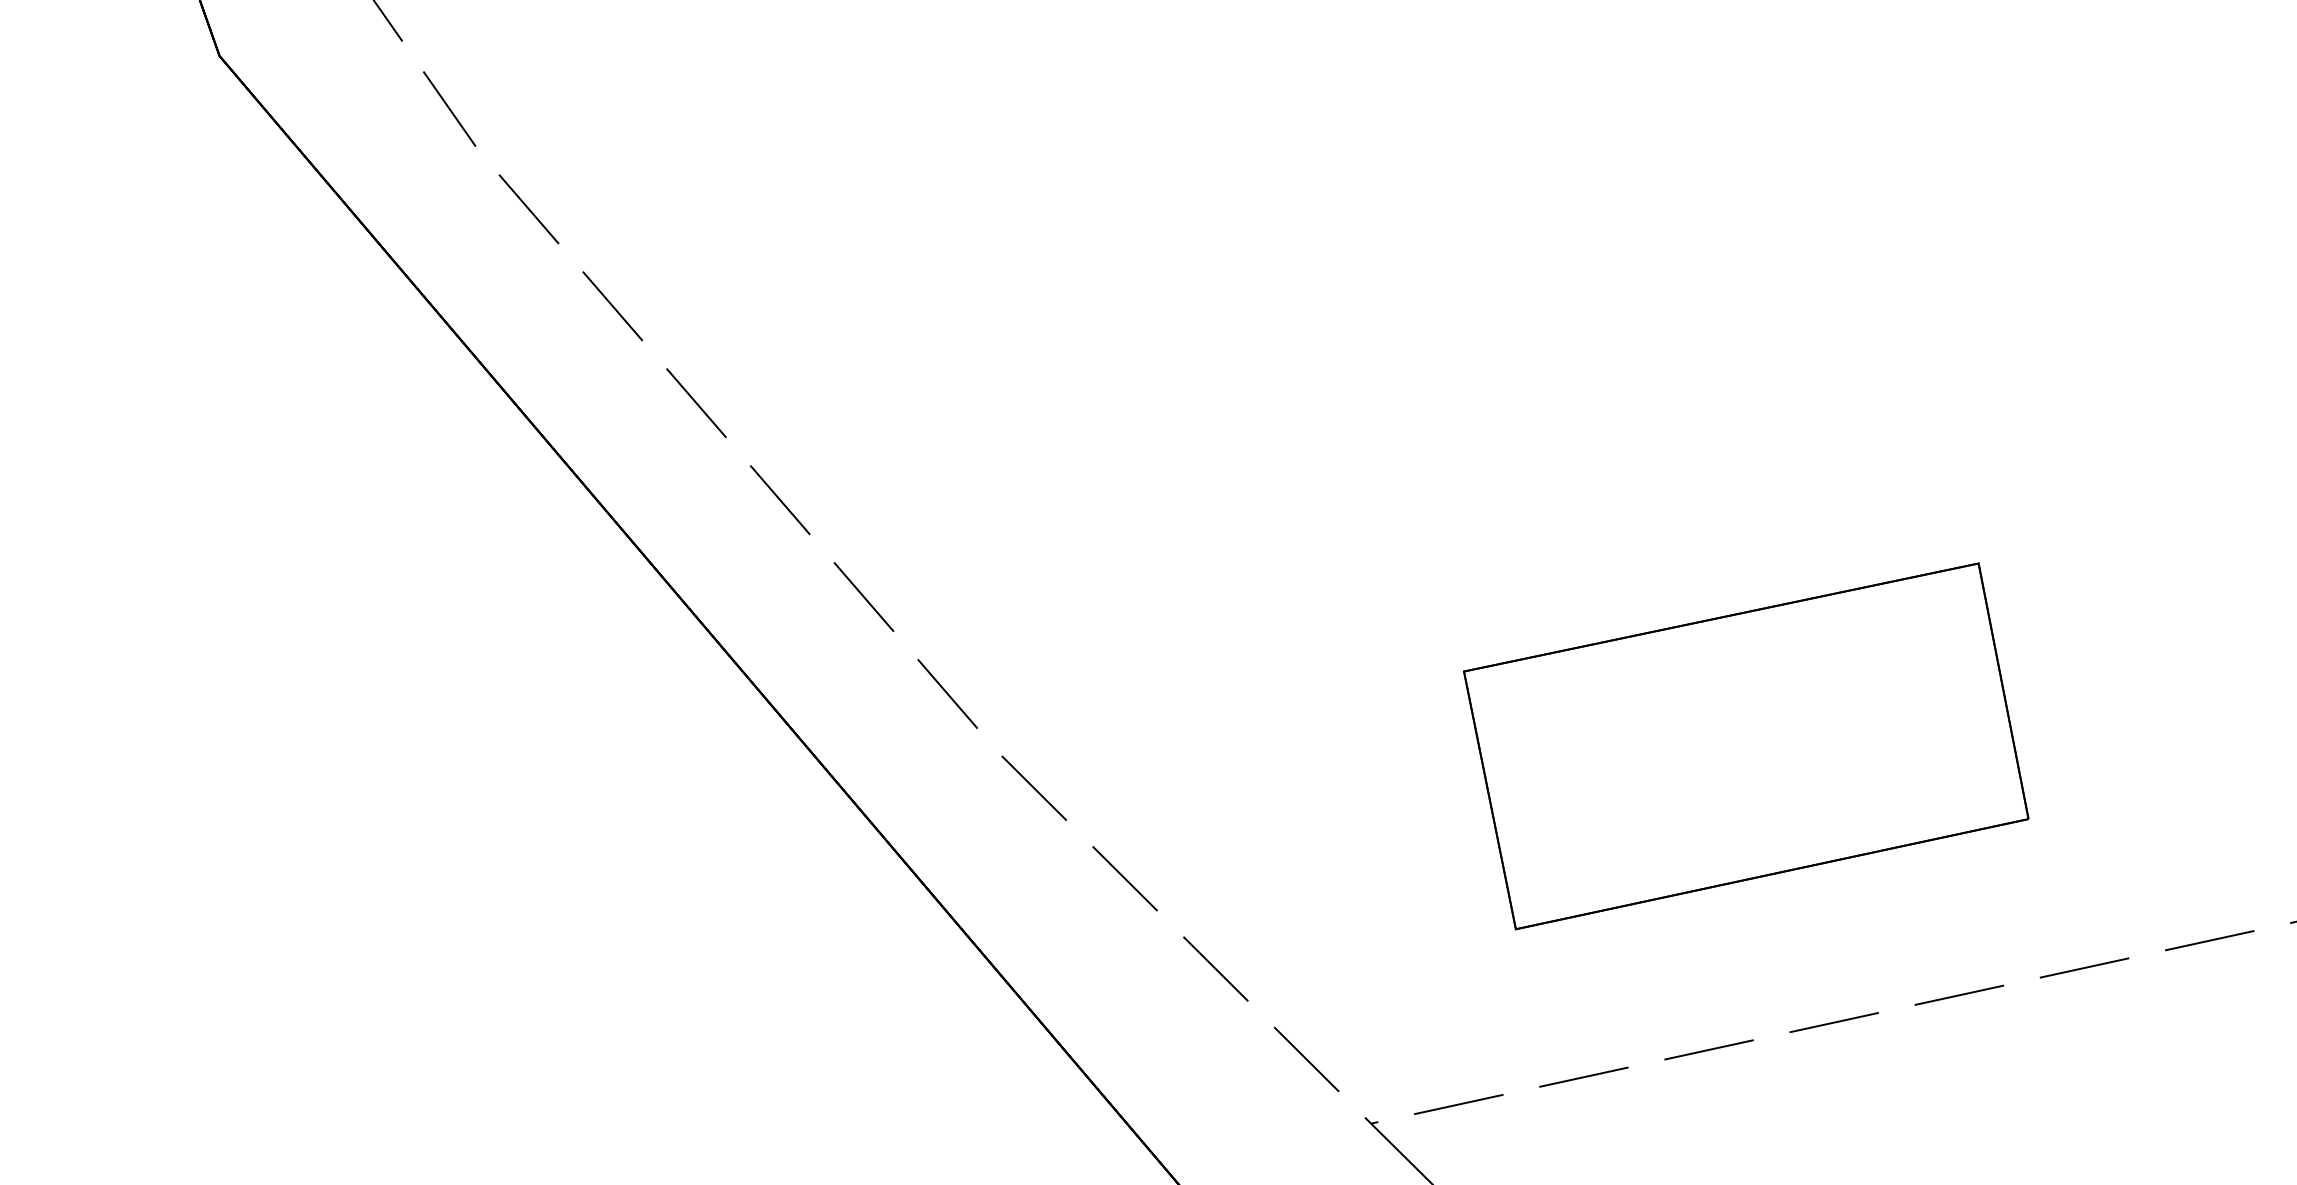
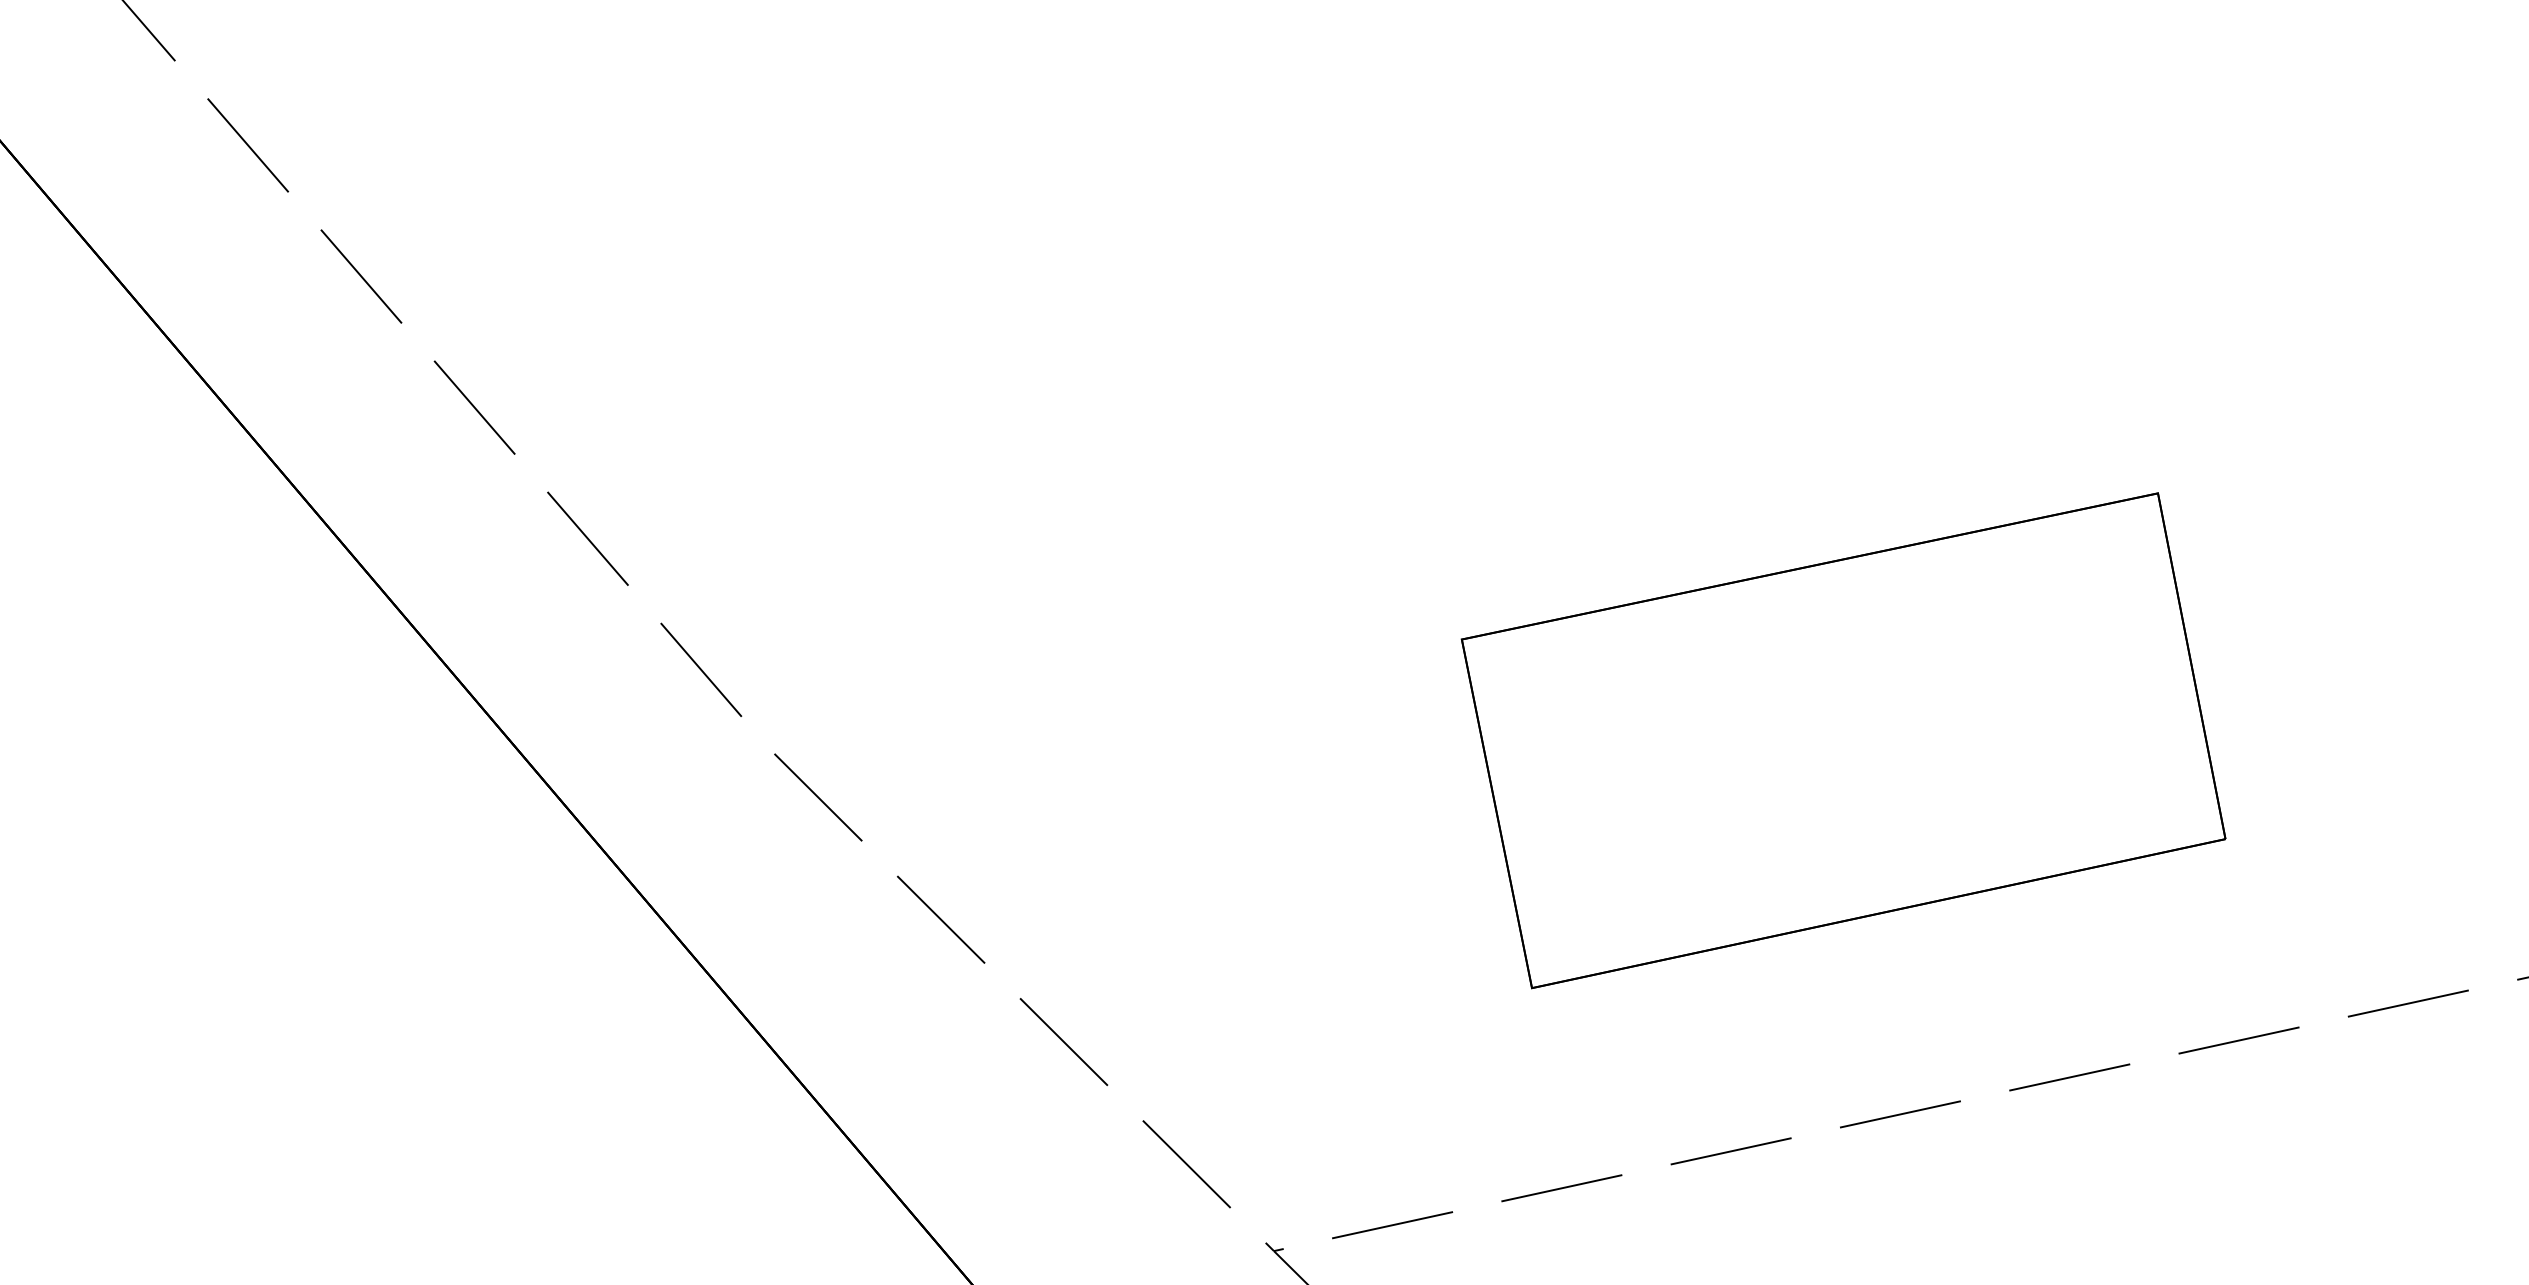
part: (1746, 746) -> (1843, 740), moved

